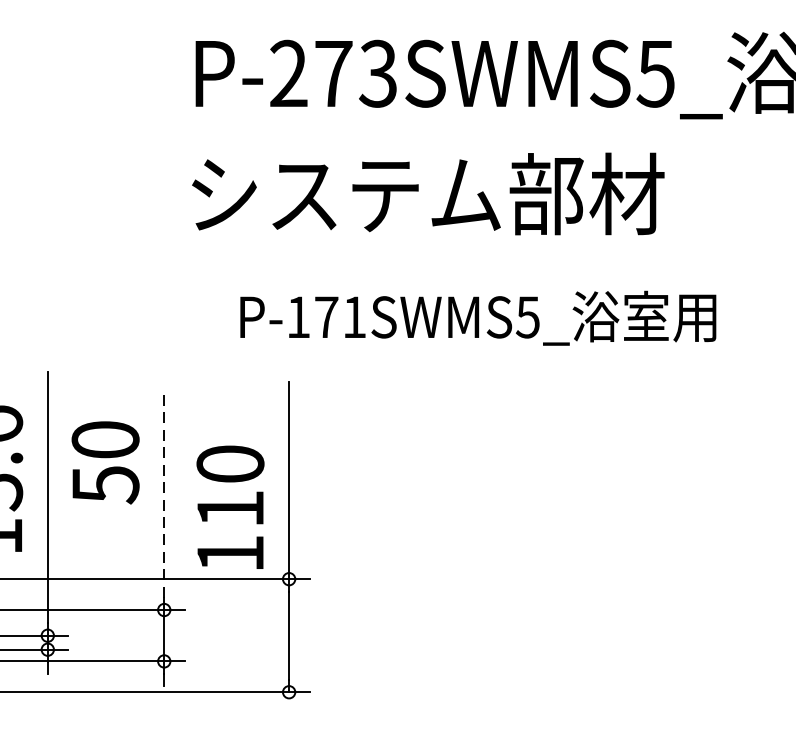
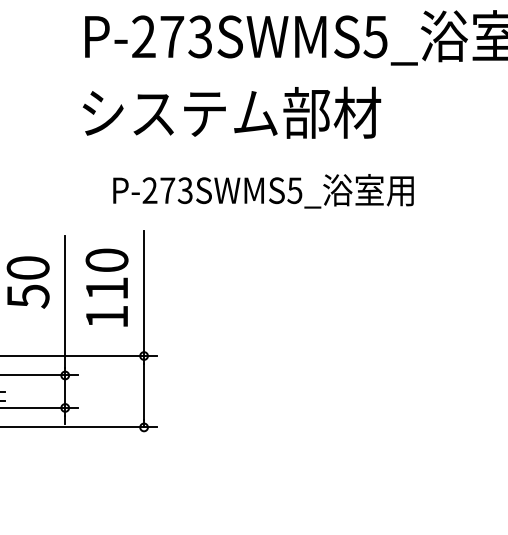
text: (326, 317) -> (167, 190), P-171SWMS5_ -> P-273SWMS5_
line: (164, 492) -> (65, 301), dashed -> solid
text: (229, 507) -> (106, 287), moved

